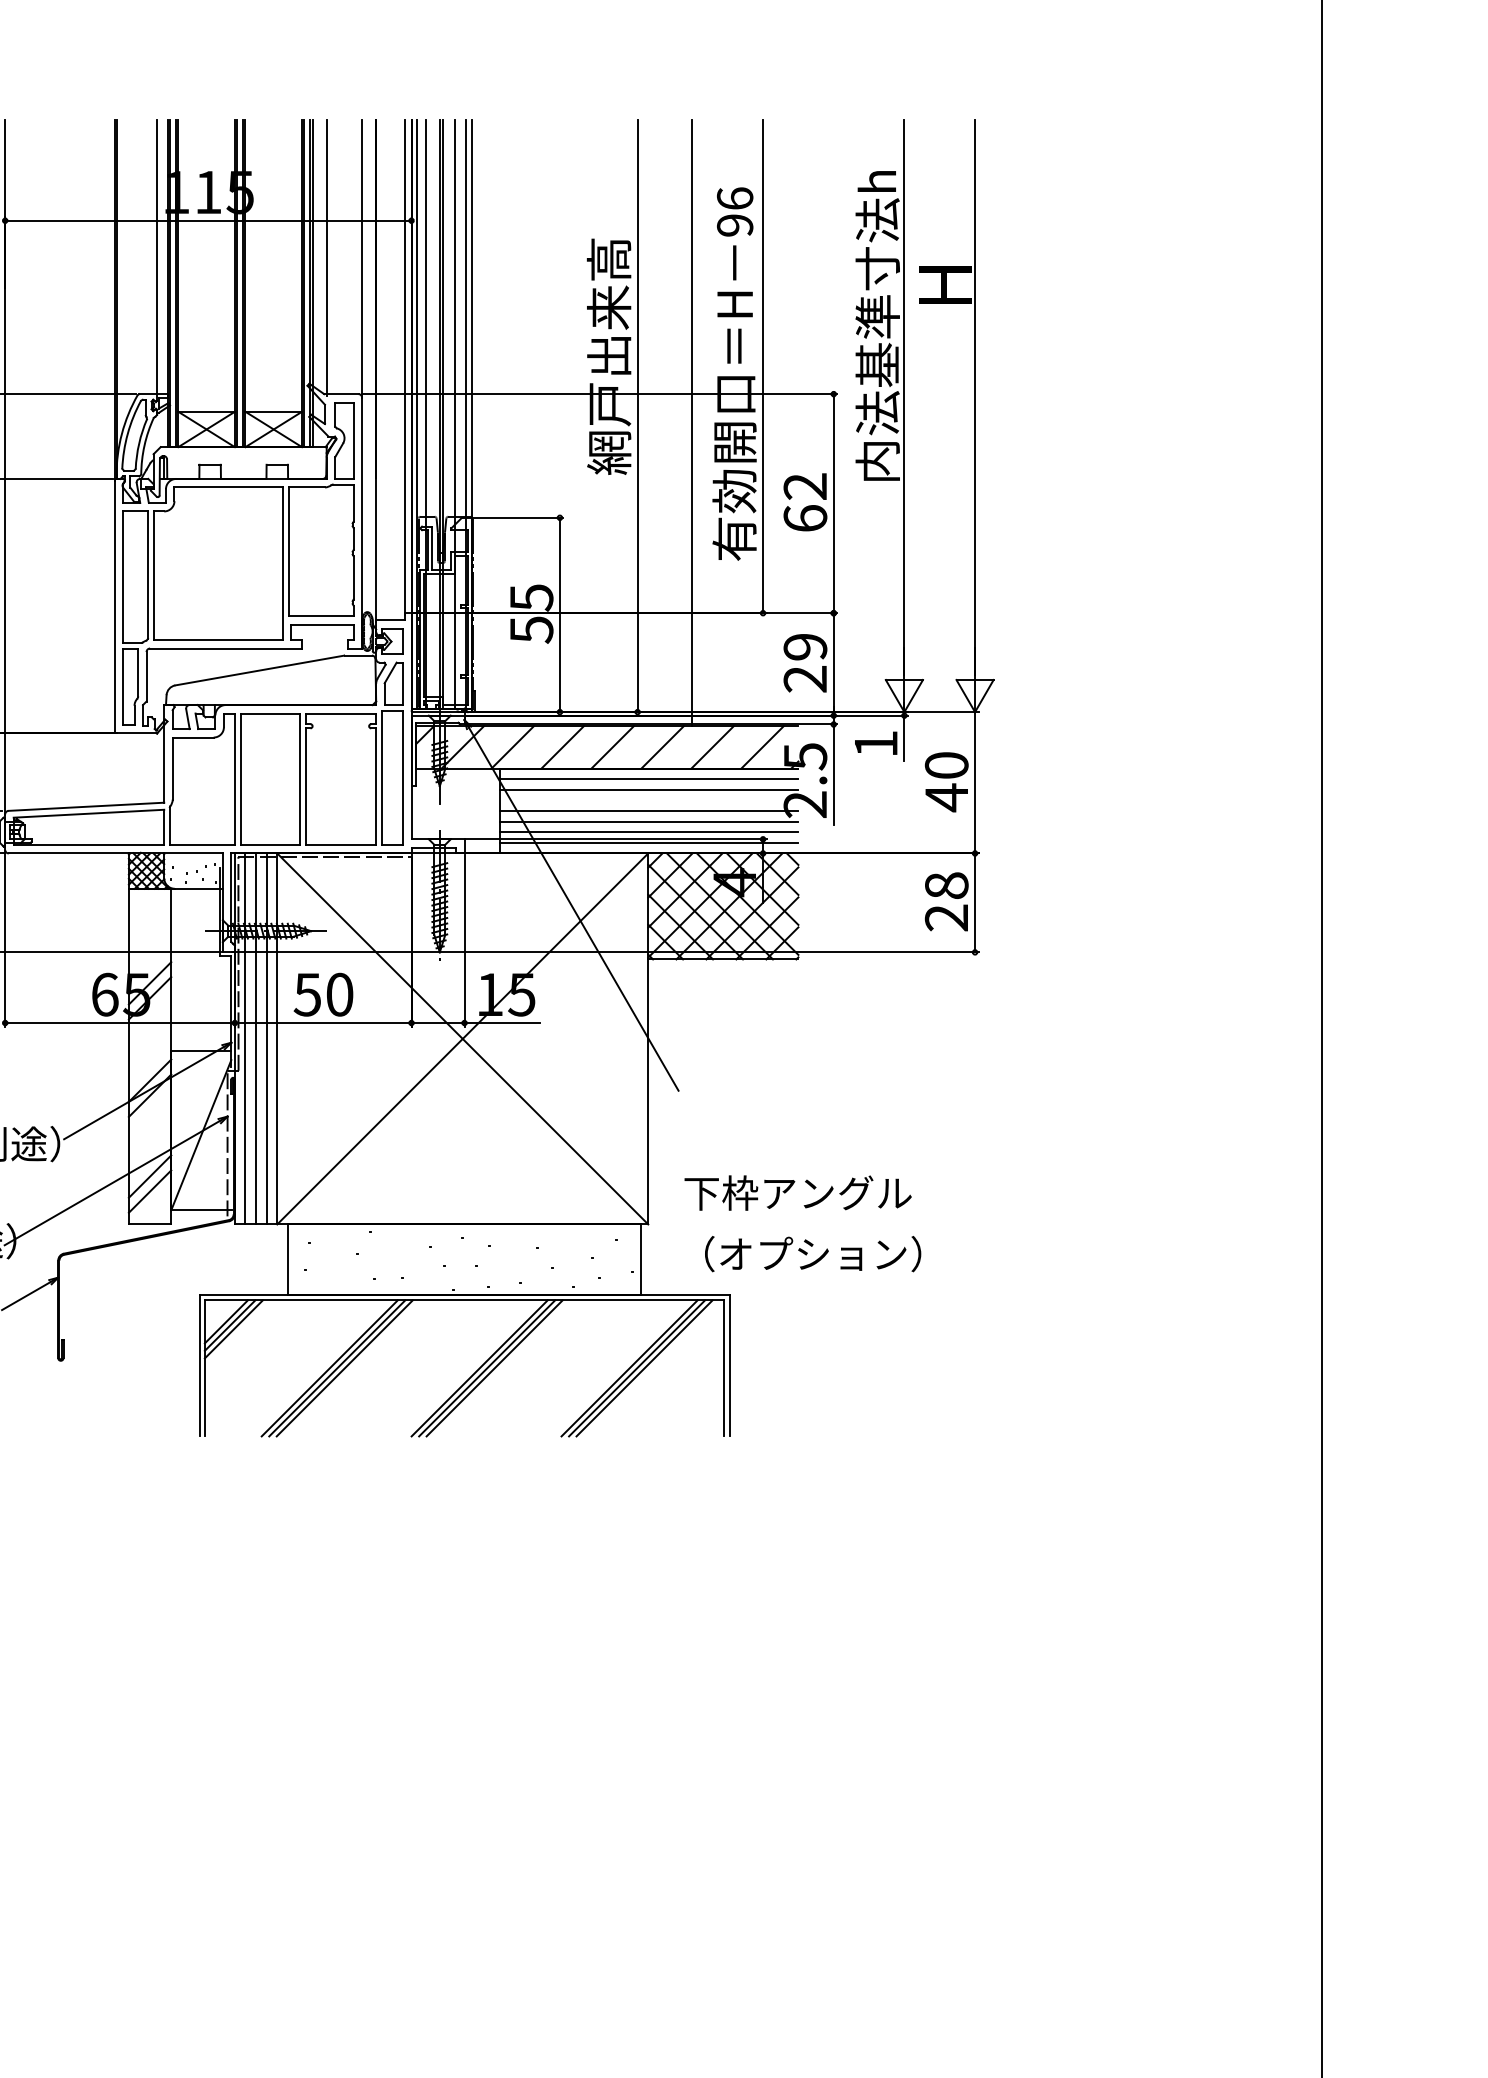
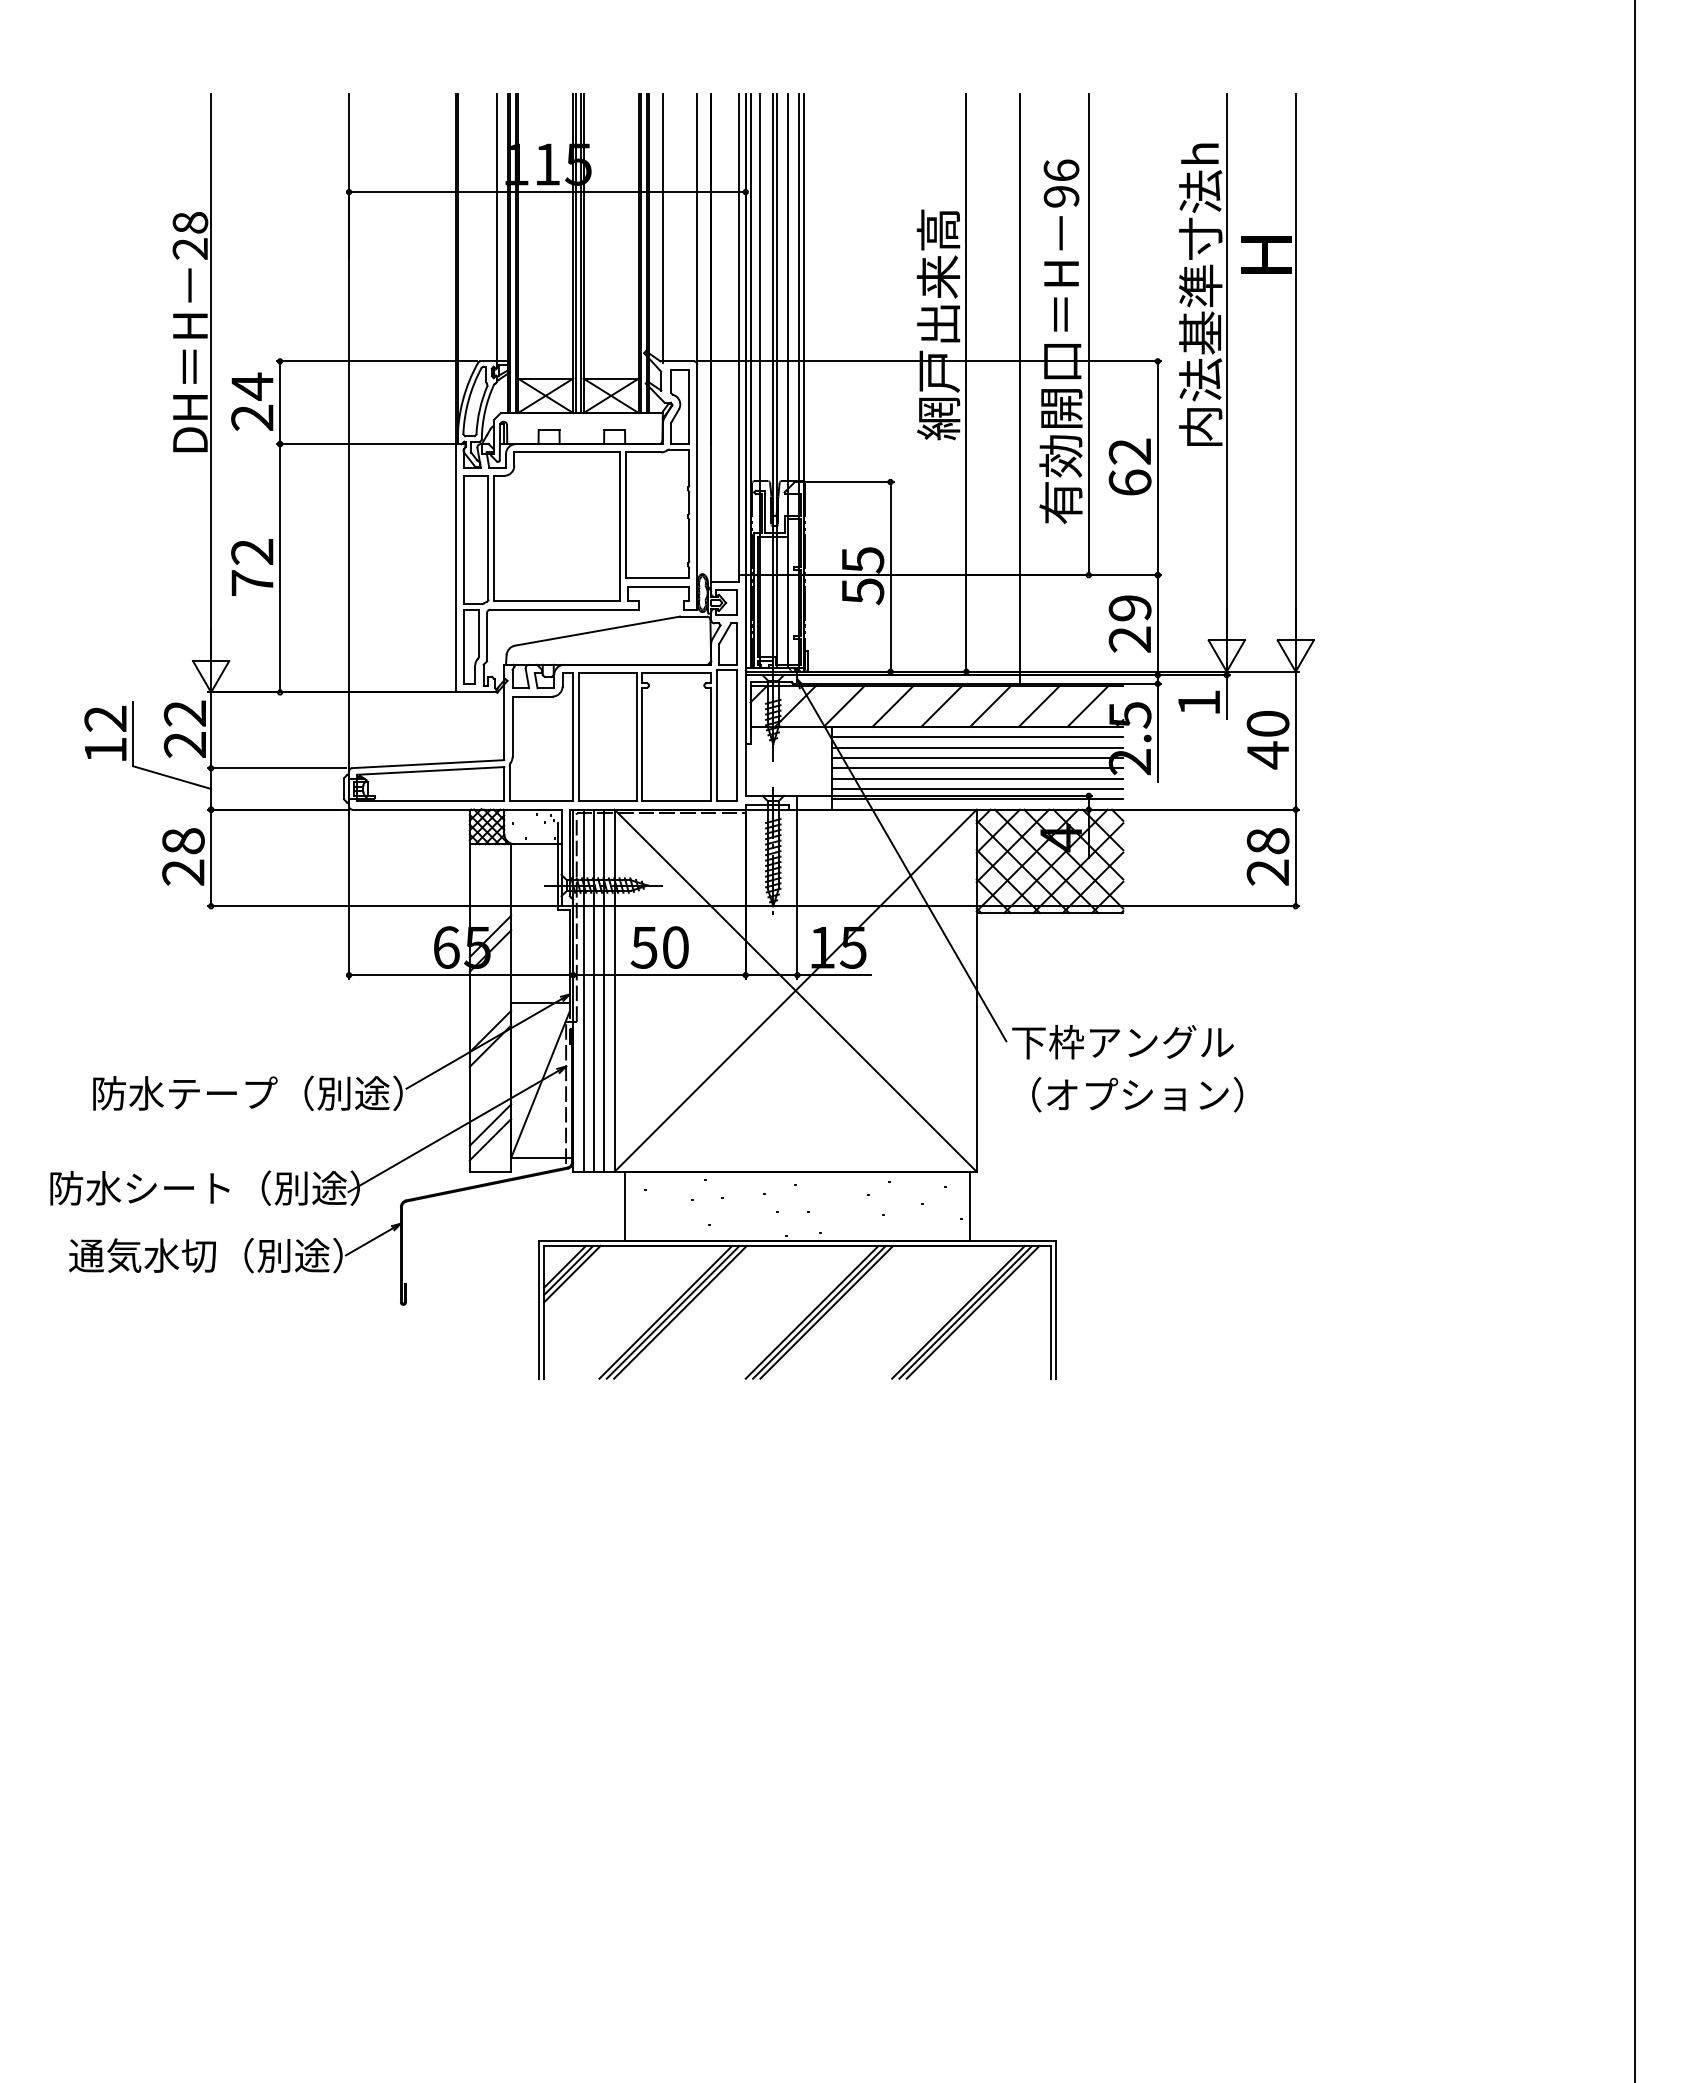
line: (649, 799) -> (977, 757), added
text: (797, 1193) -> (1122, 1042), moved
text: (812, 1253) -> (1137, 1094), moved

